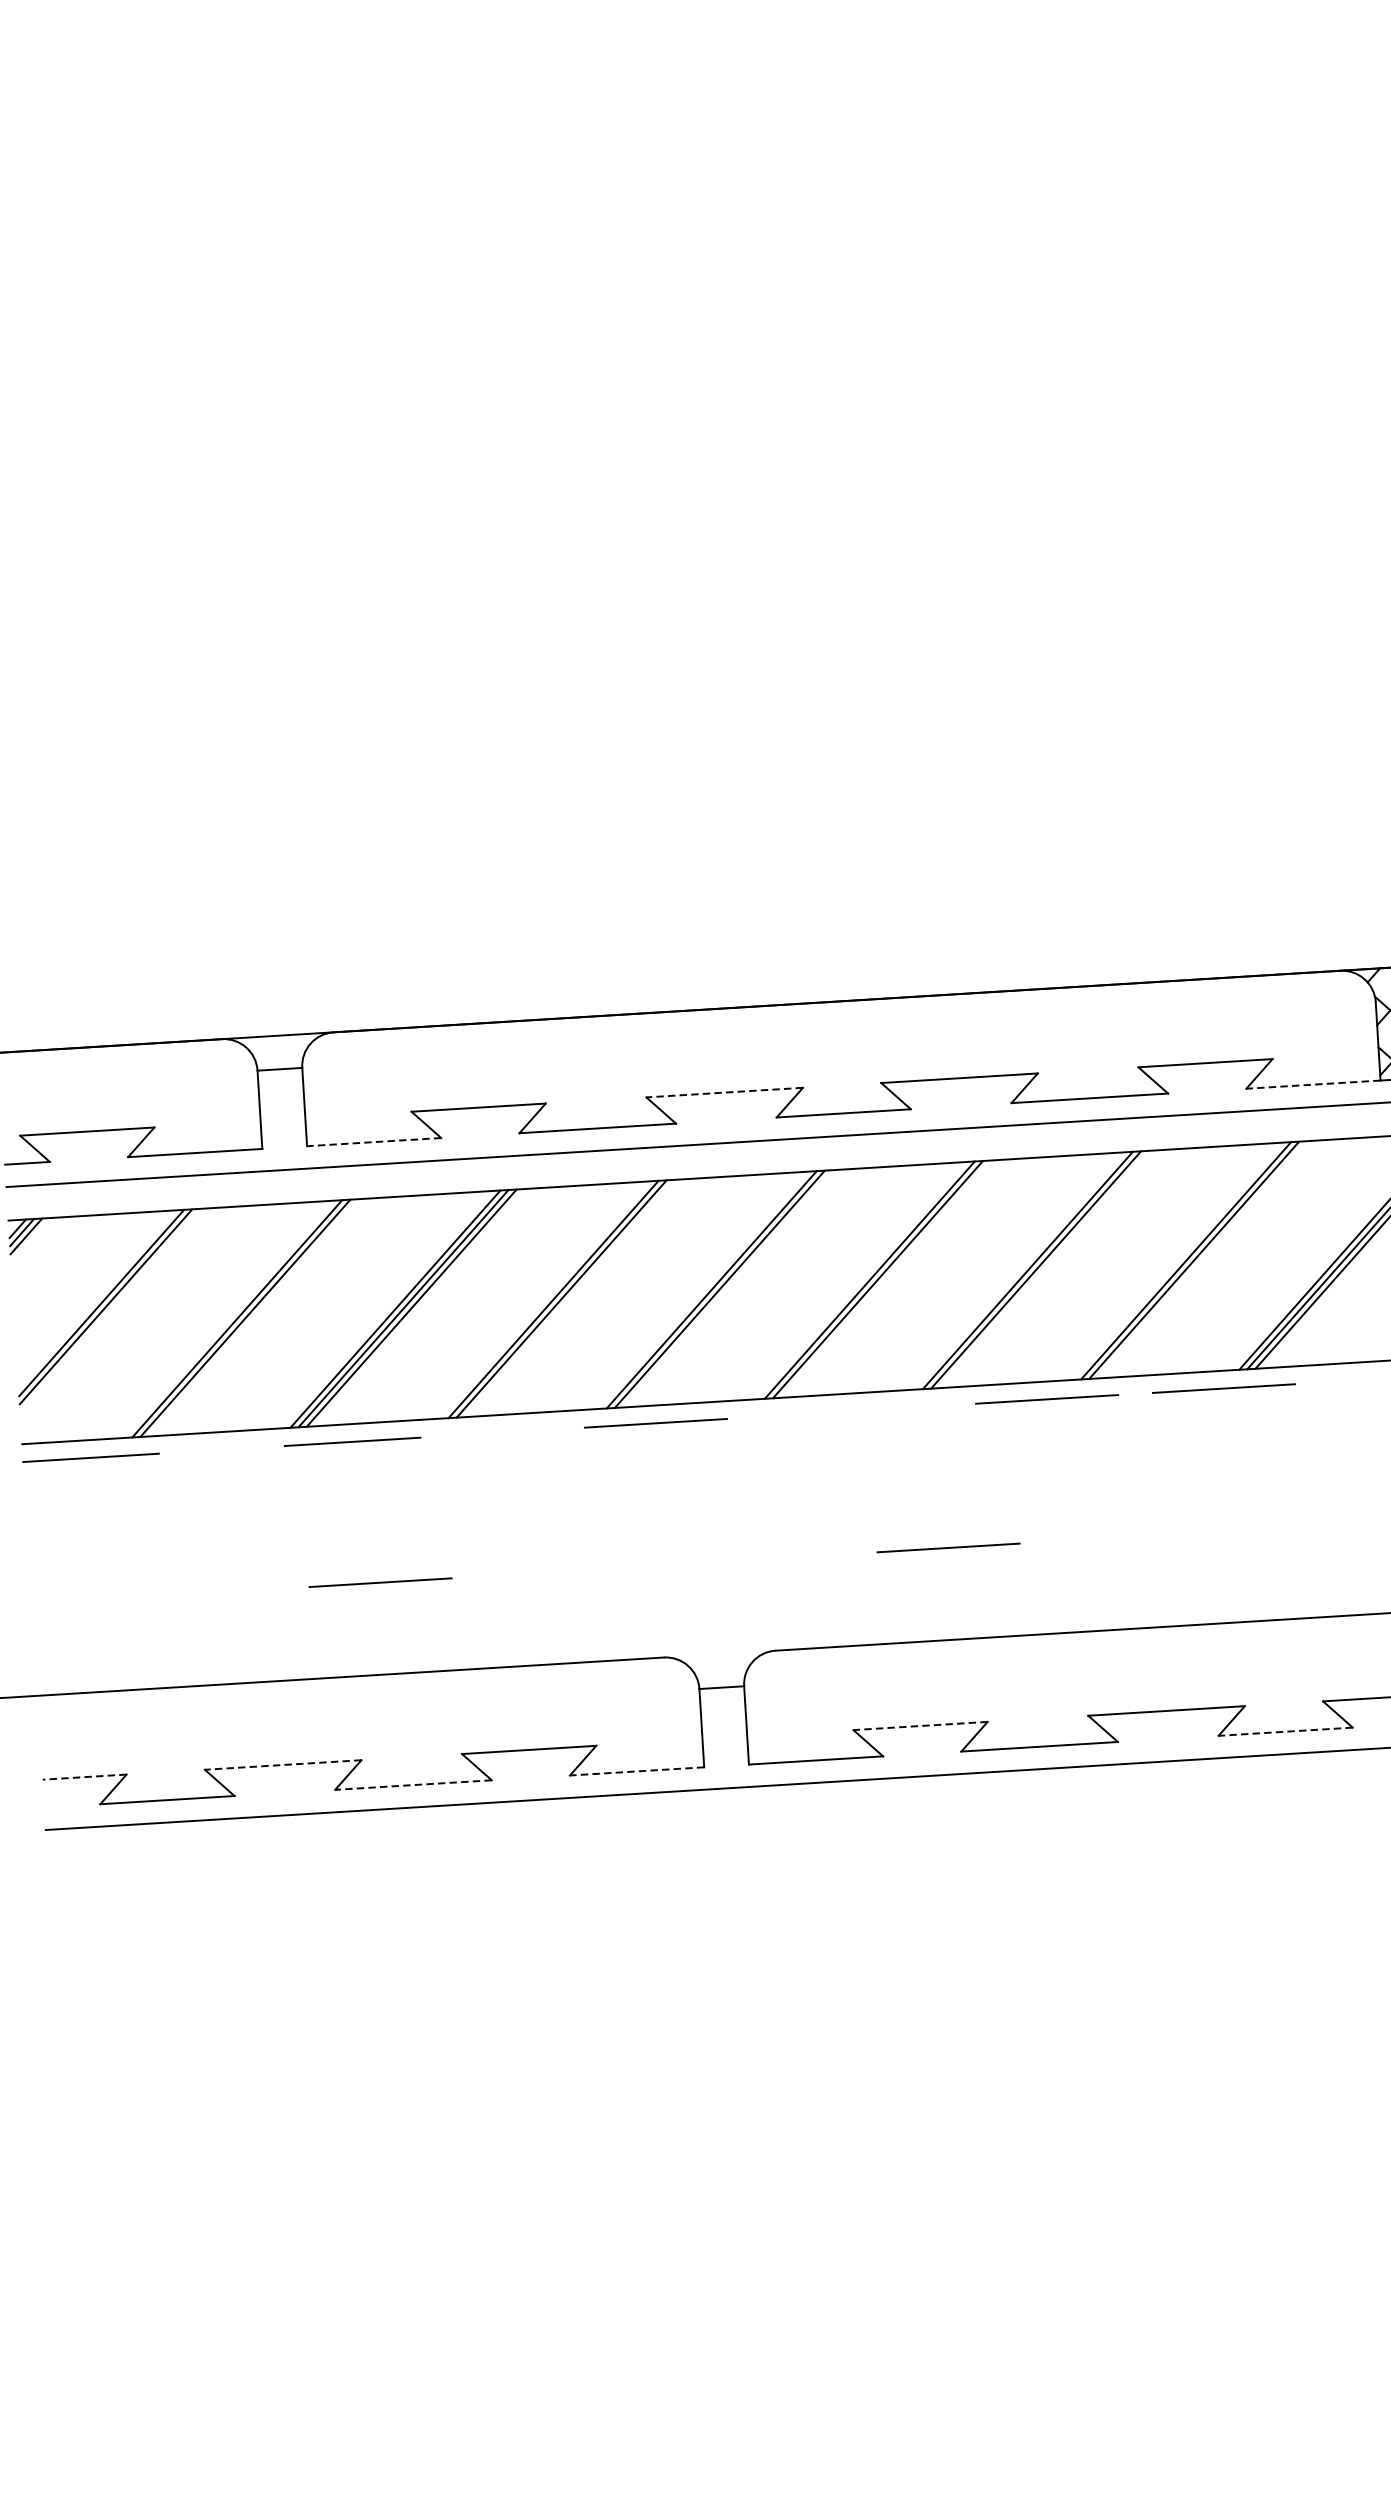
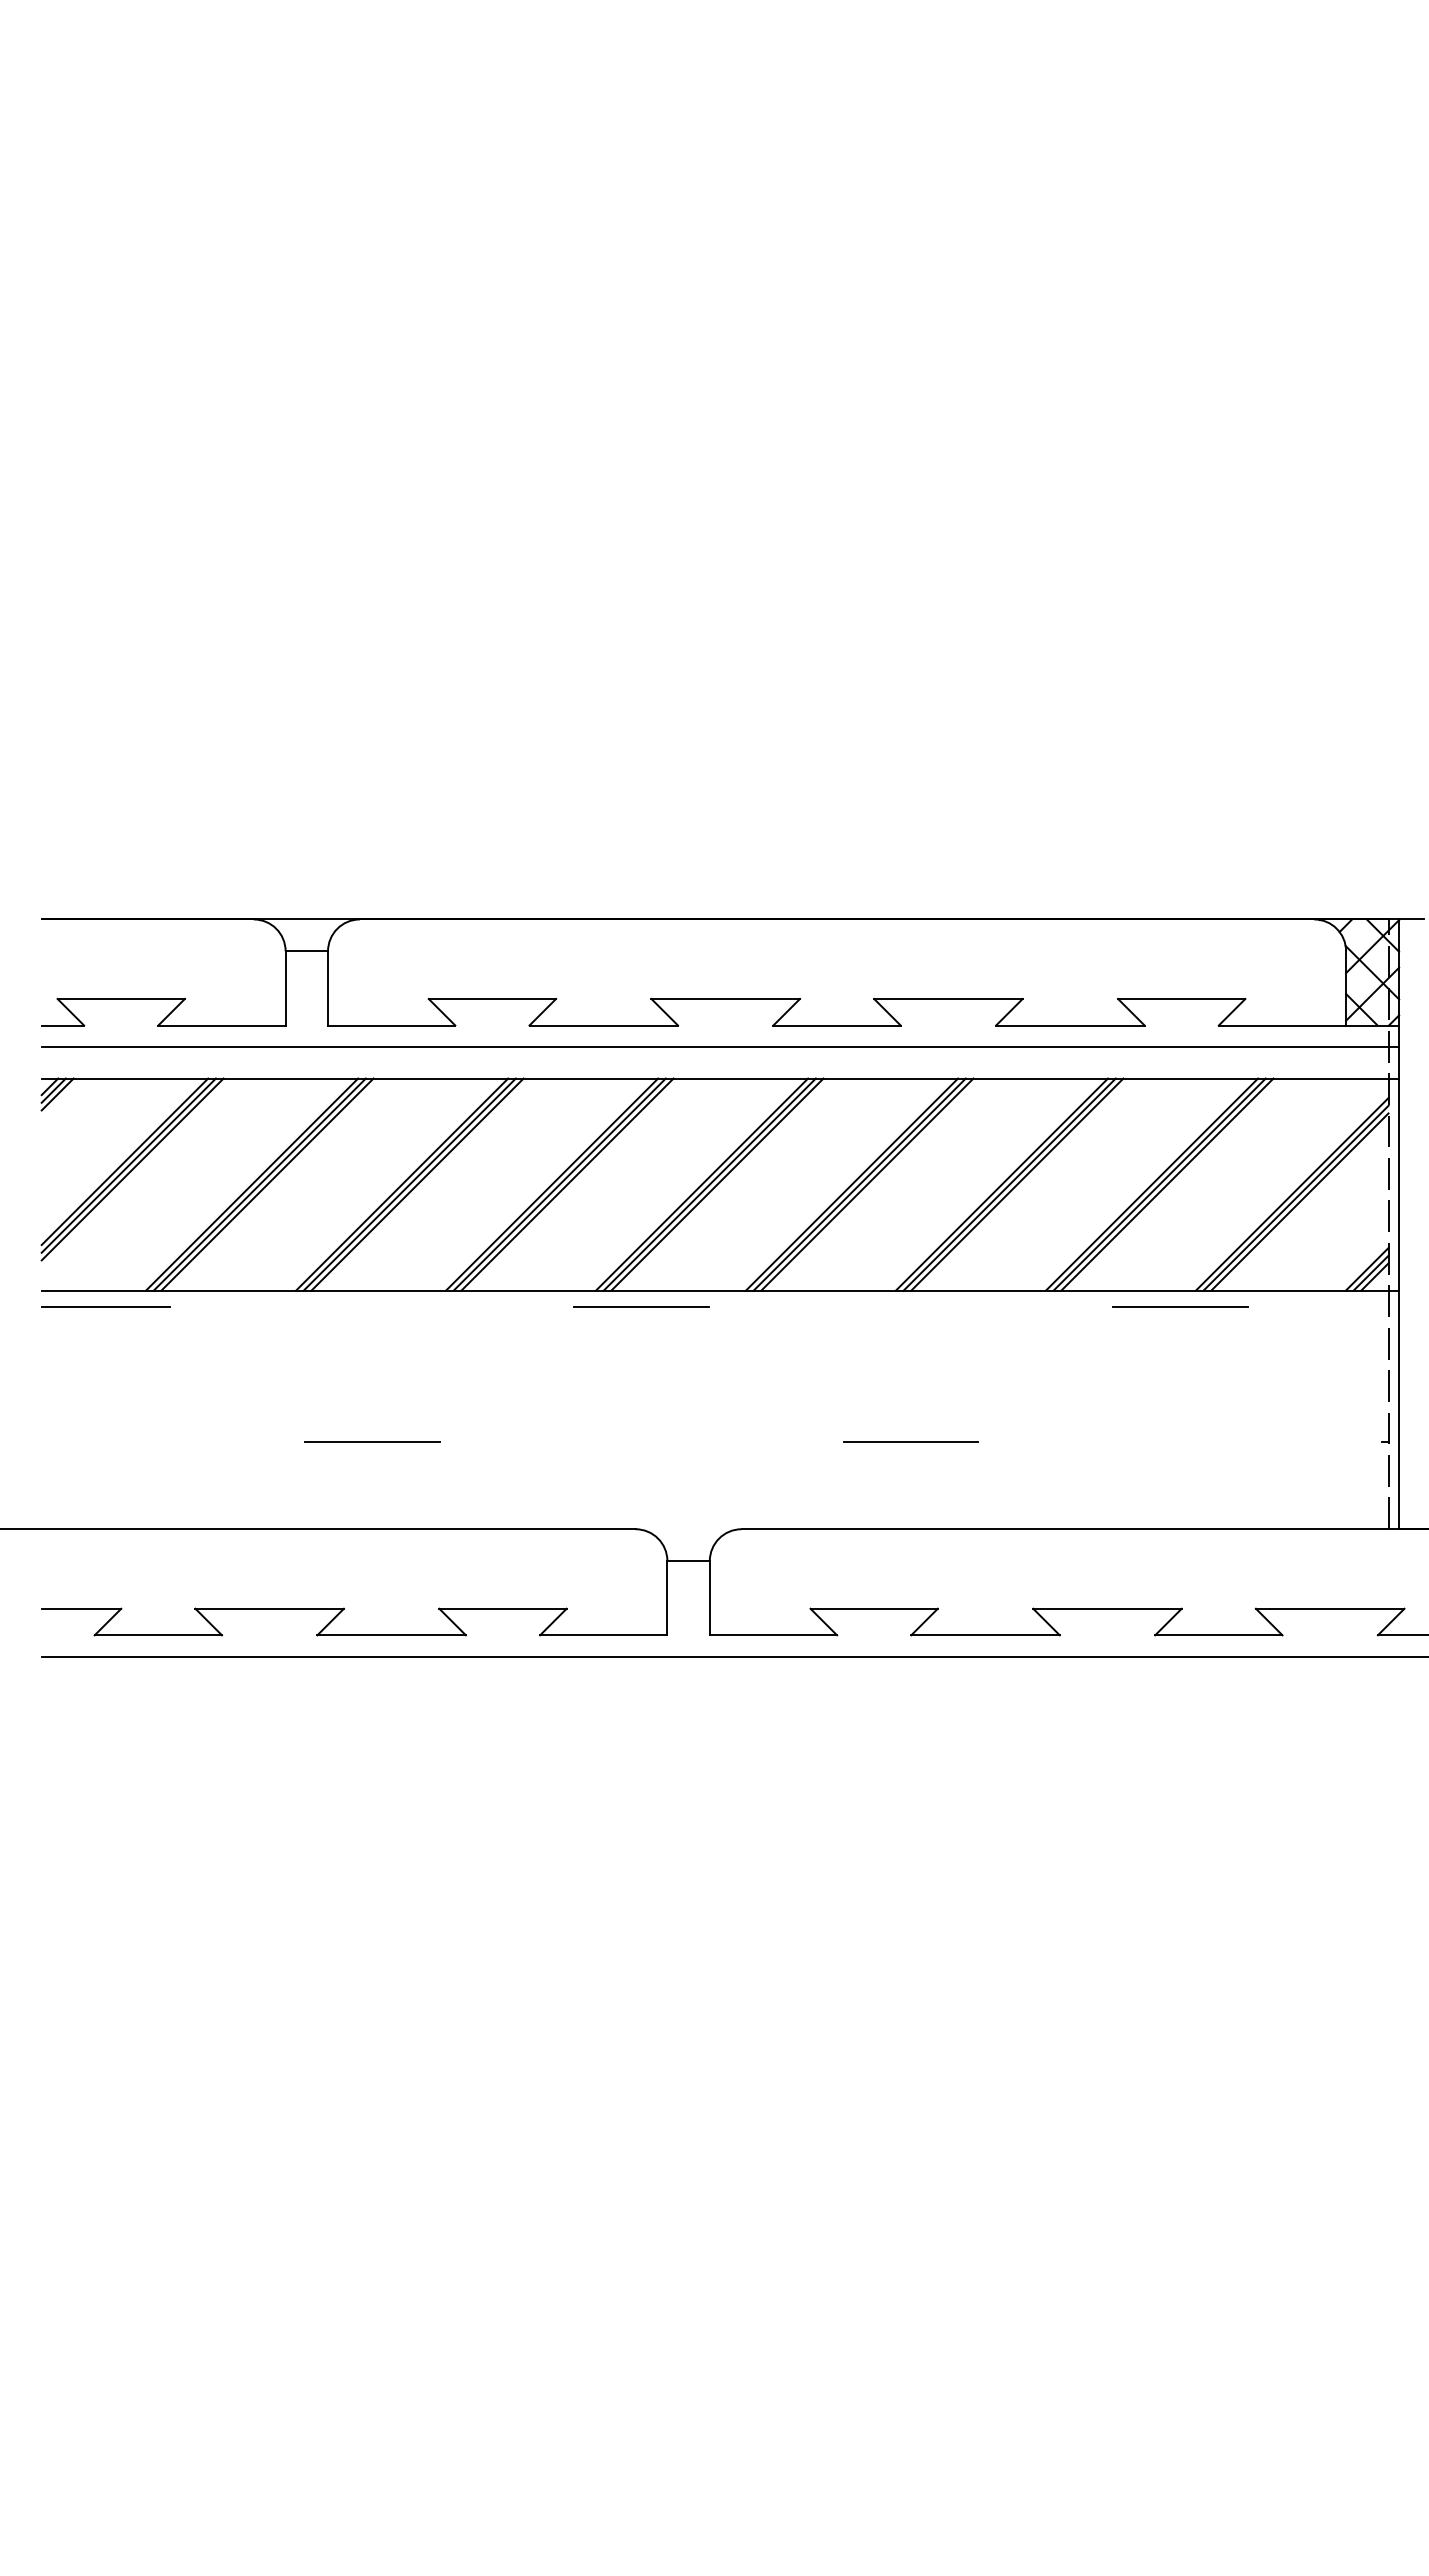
line: (1313, 1084) -> (1282, 1025), dashed -> solid
line: (724, 1093) -> (725, 999), dashed -> solid
line: (373, 1142) -> (391, 1025), dashed -> solid
line: (1202, 1259) -> (1167, 1184), added
line: (1044, 1269) -> (1017, 1184), added
line: (886, 1279) -> (867, 1184), added
line: (727, 1288) -> (717, 1184), added
line: (569, 1298) -> (567, 1184), added
line: (110, 1310) -> (132, 1169), added
line: (253, 1317) -> (267, 1184), added
line: (1046, 1398) -> (1012, 1306), removed
line: (352, 1440) -> (353, 1306), removed
line: (920, 1725) -> (874, 1608), dashed -> solid
line: (1285, 1731) -> (1218, 1635), dashed -> solid
line: (282, 1764) -> (269, 1608), dashed -> solid
line: (636, 1771) -> (603, 1635), dashed -> solid
line: (84, 1776) -> (81, 1608), dashed -> solid
line: (413, 1785) -> (391, 1635), dashed -> solid

